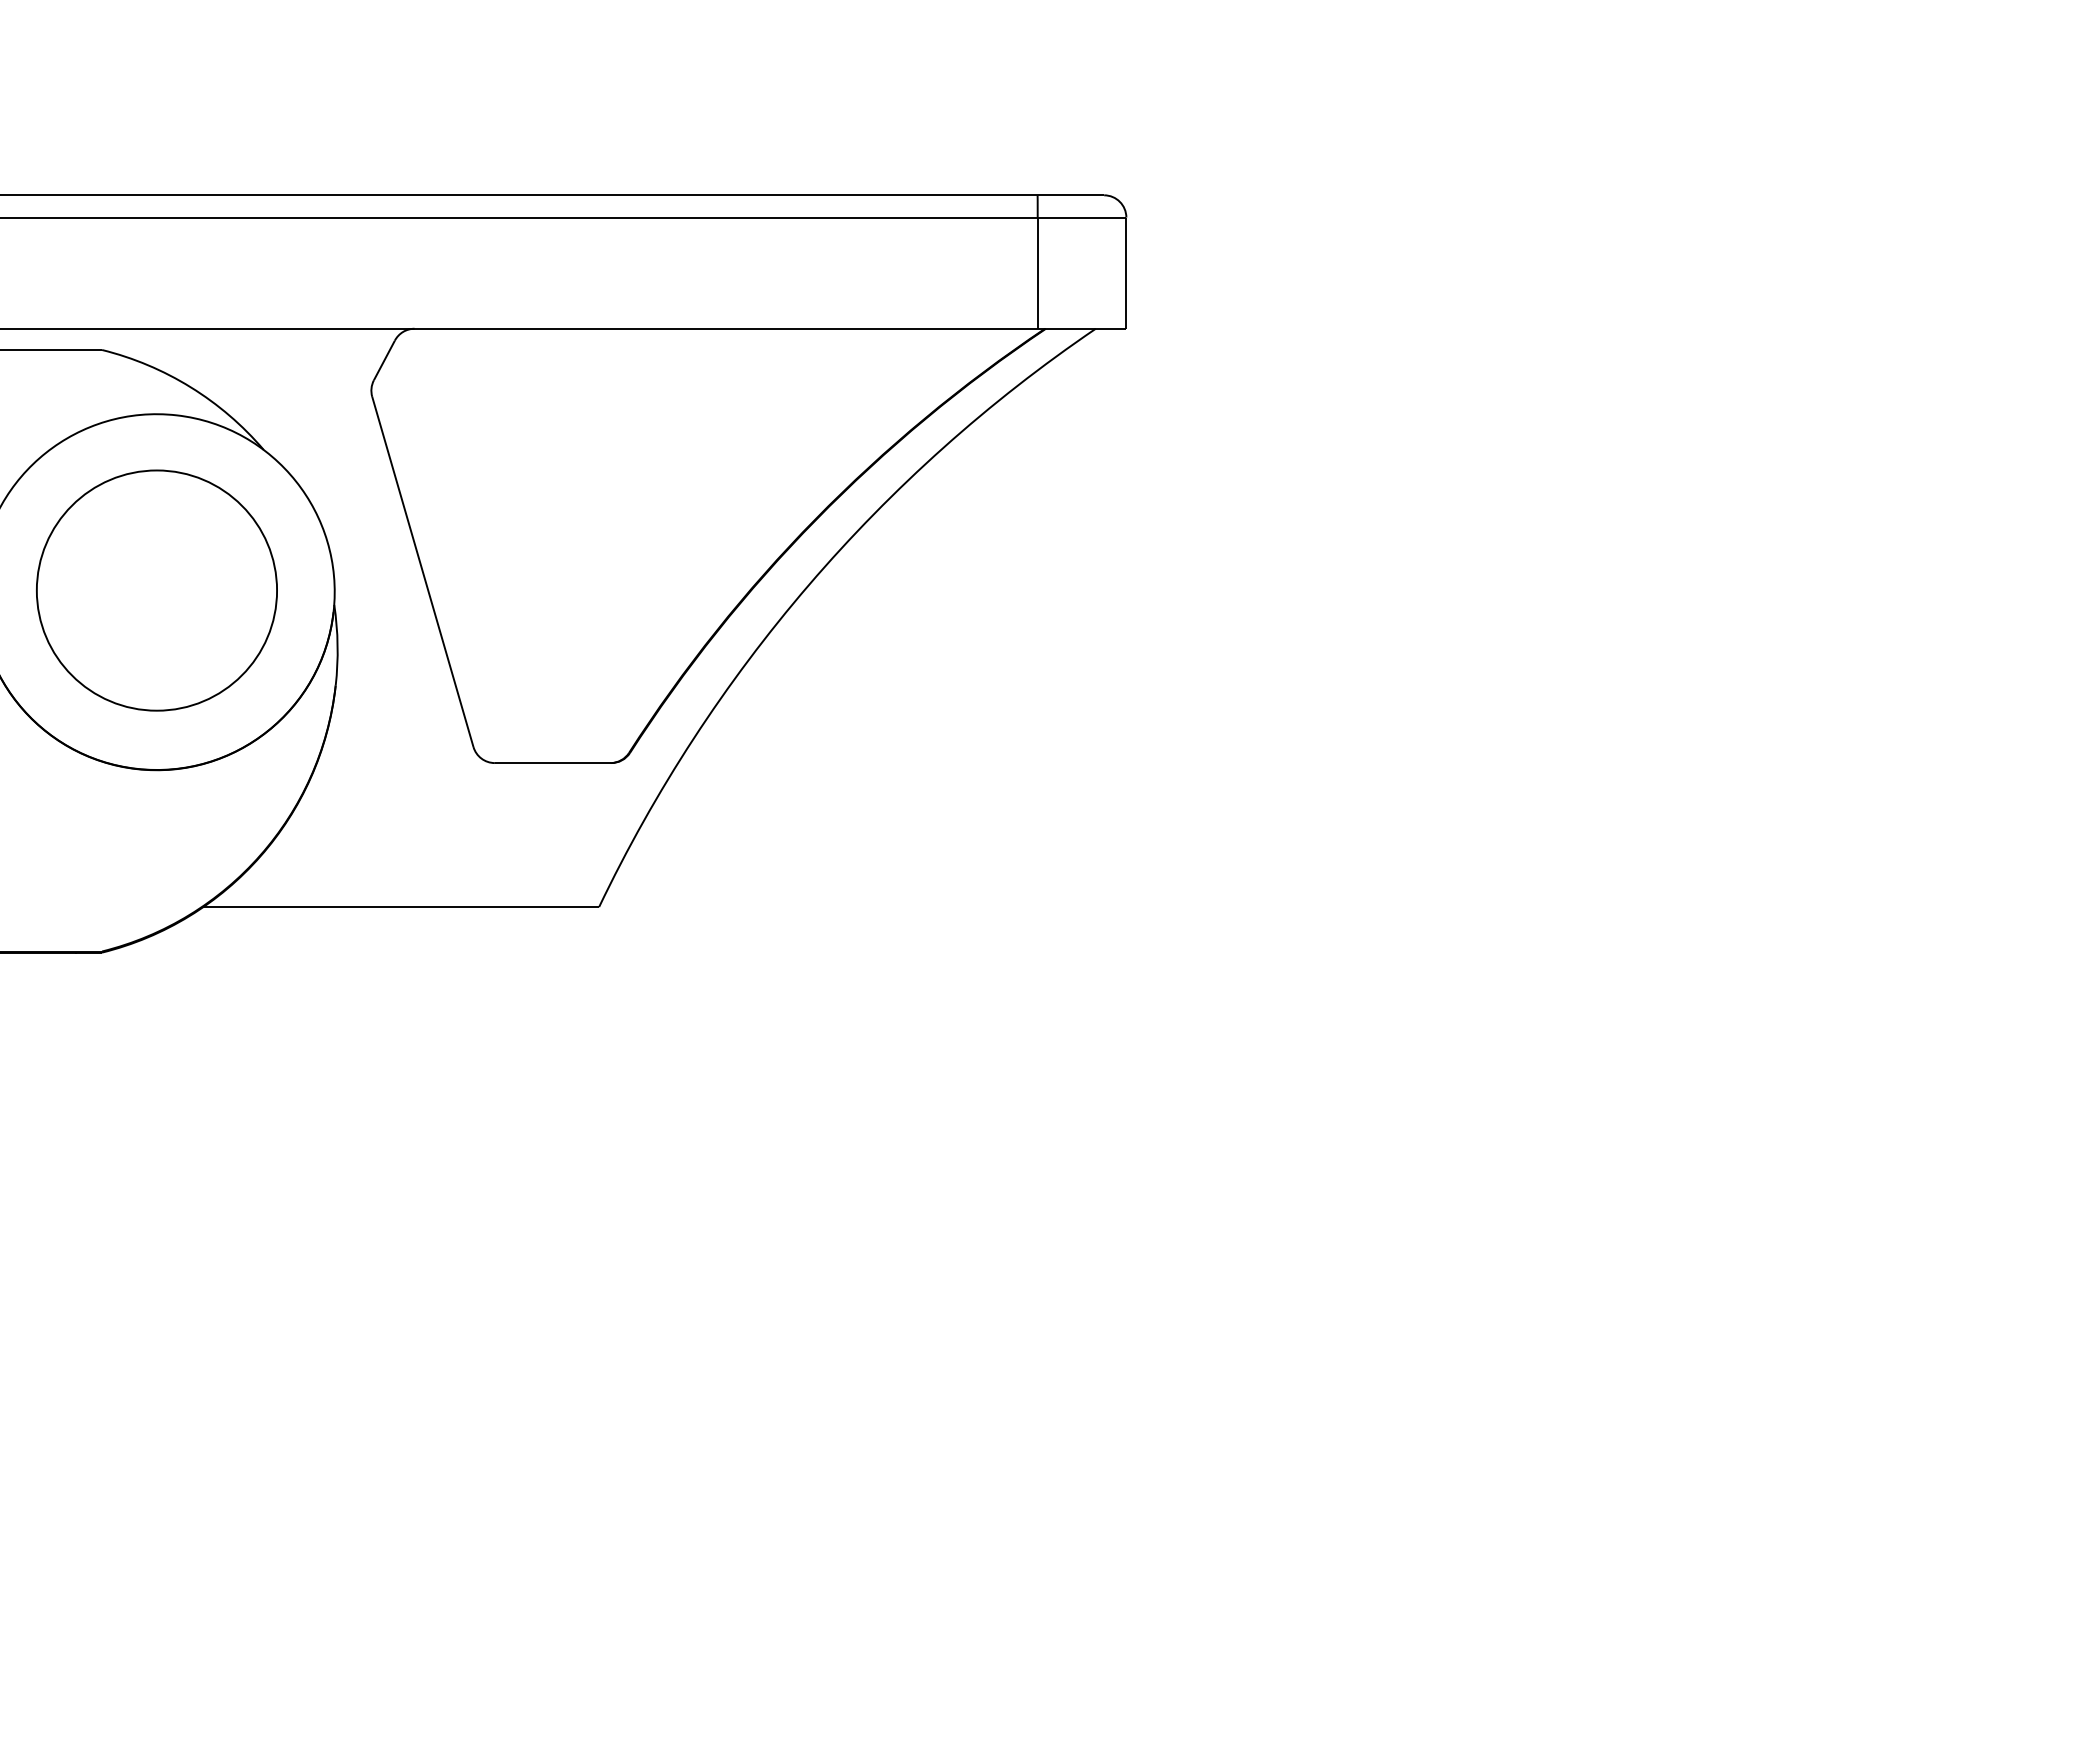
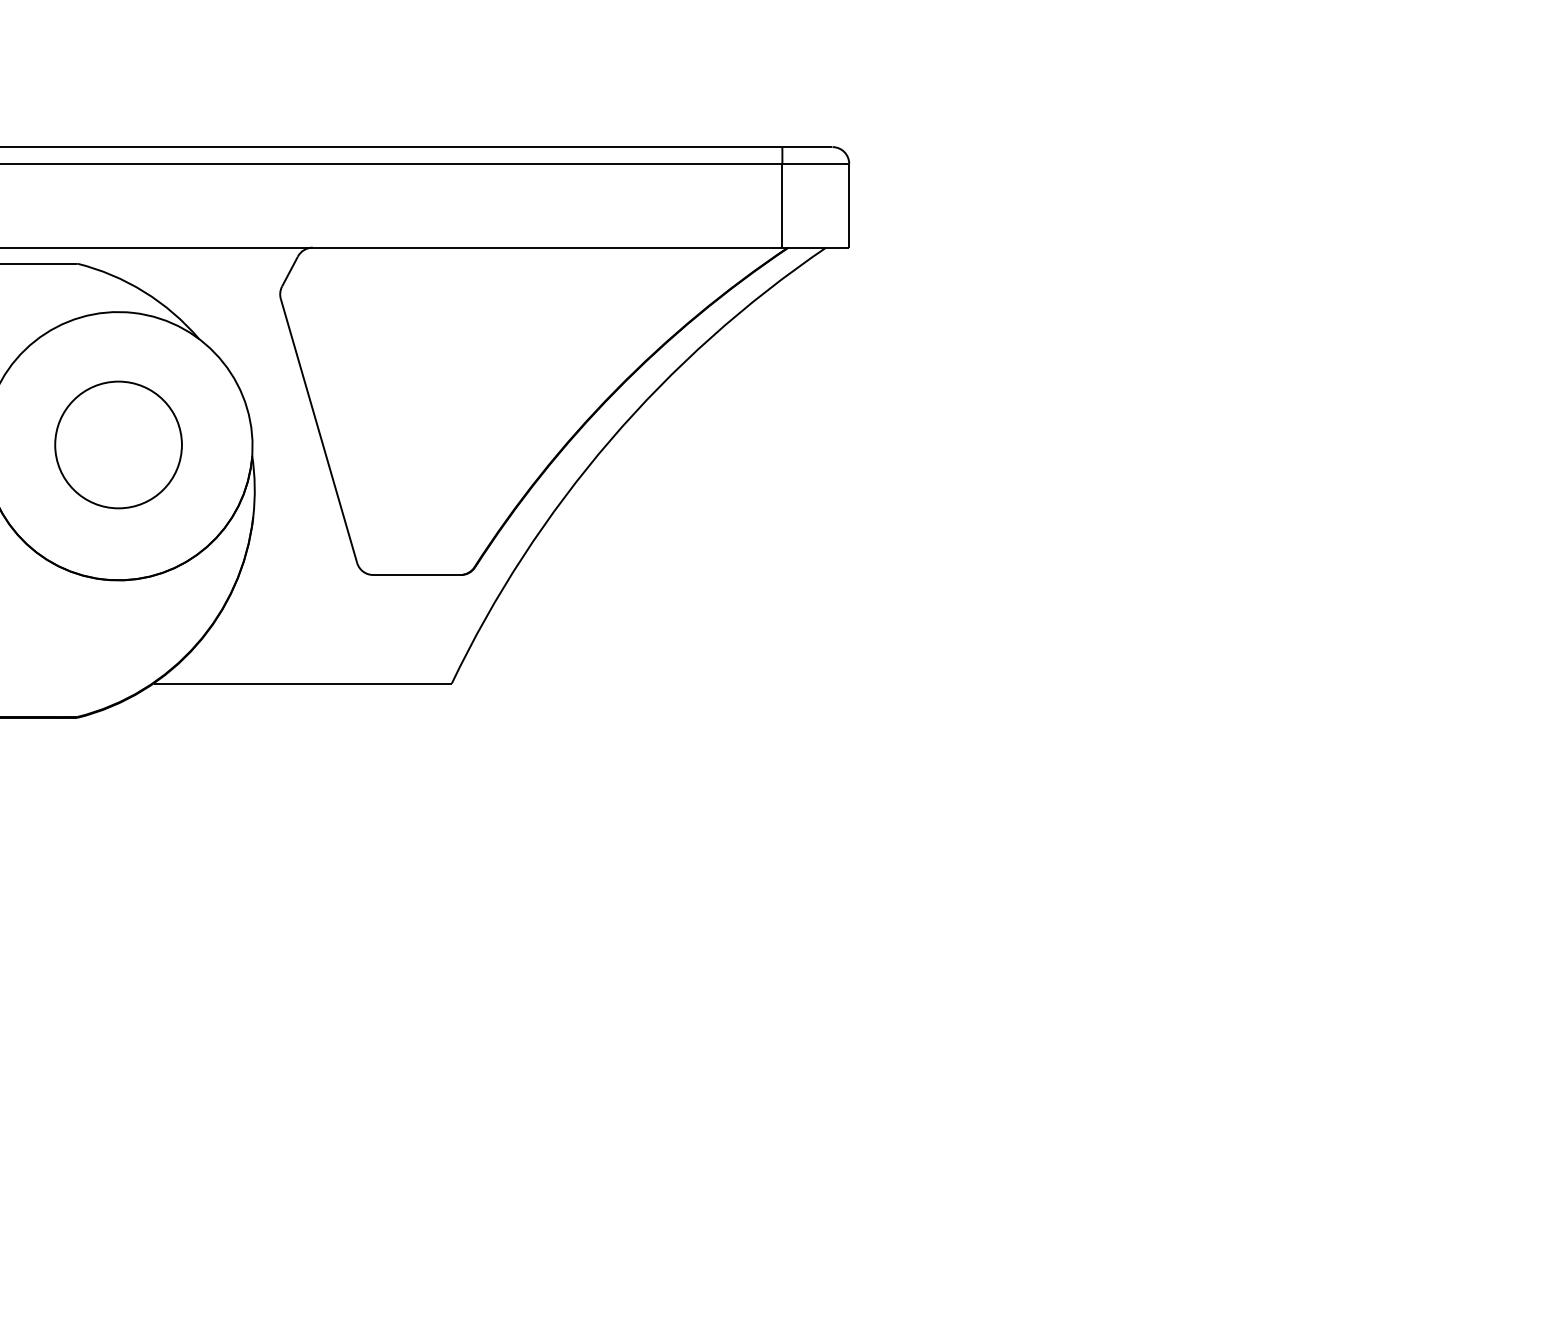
part: (156, 590) -> (118, 444), size x0.7

